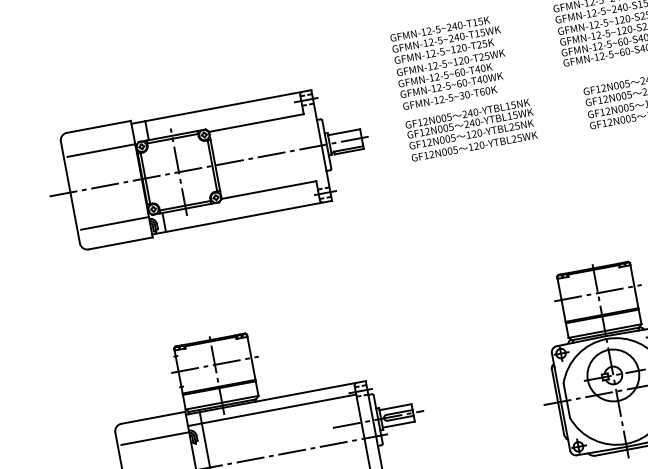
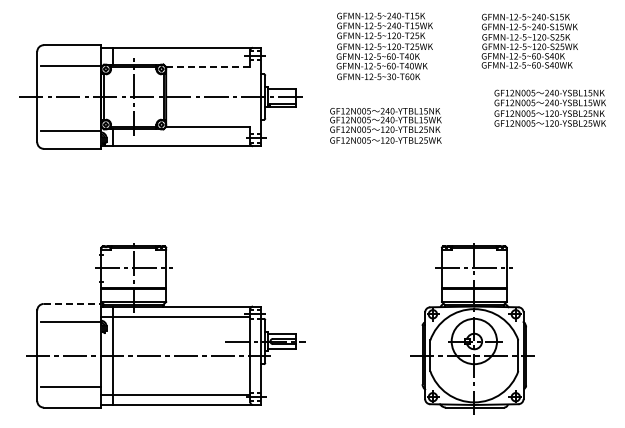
line: (256, 123) -> (208, 67), solid -> dashed
text: (470, 129) -> (385, 125), moved
line: (153, 417) -> (72, 303), solid -> dashed

